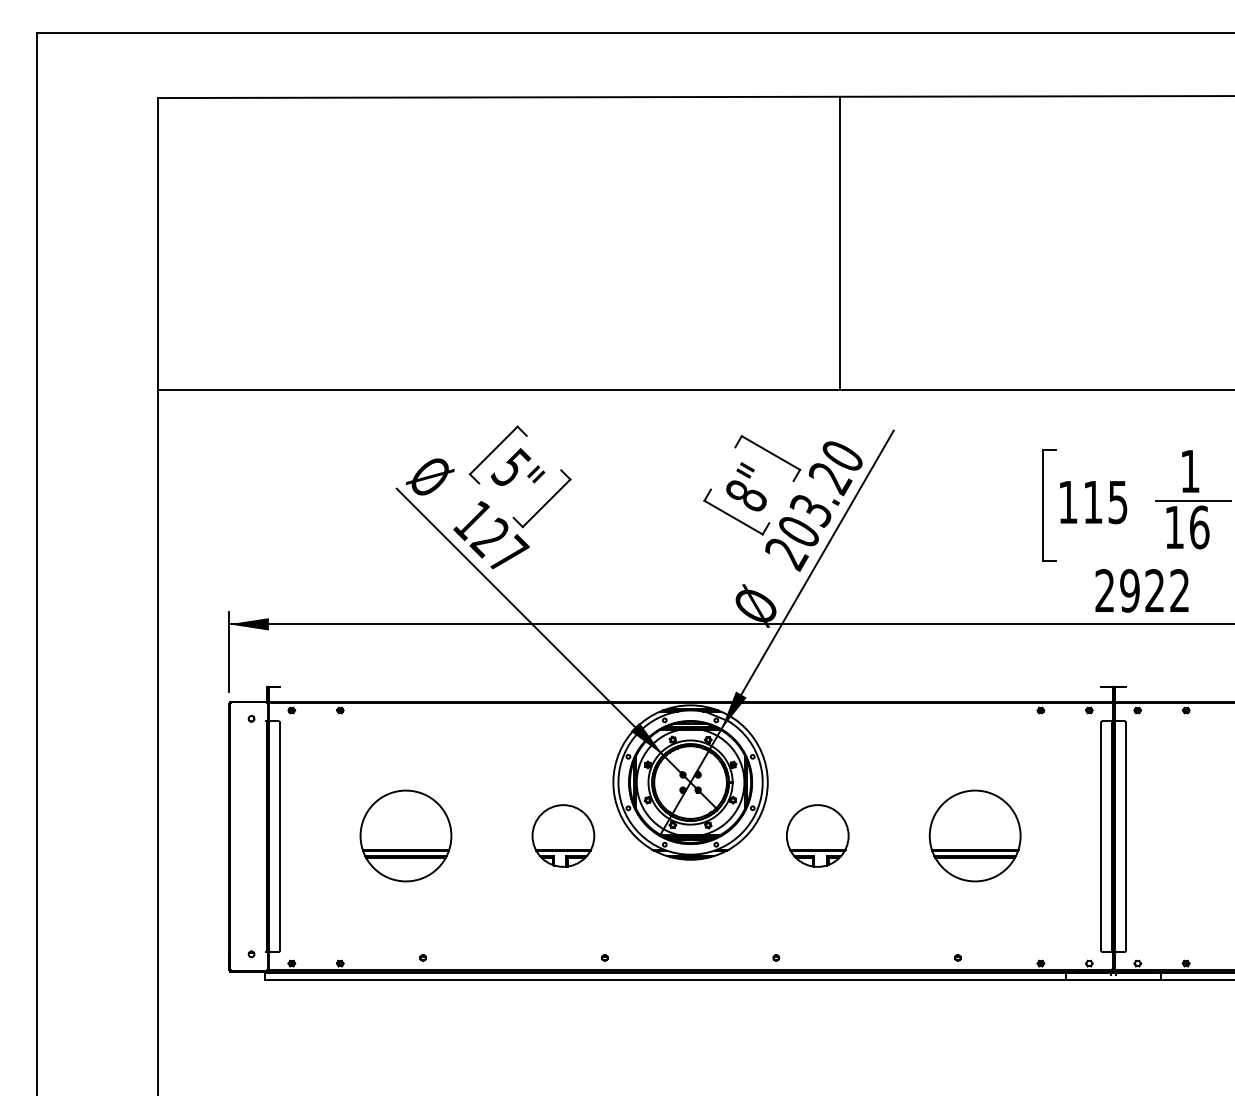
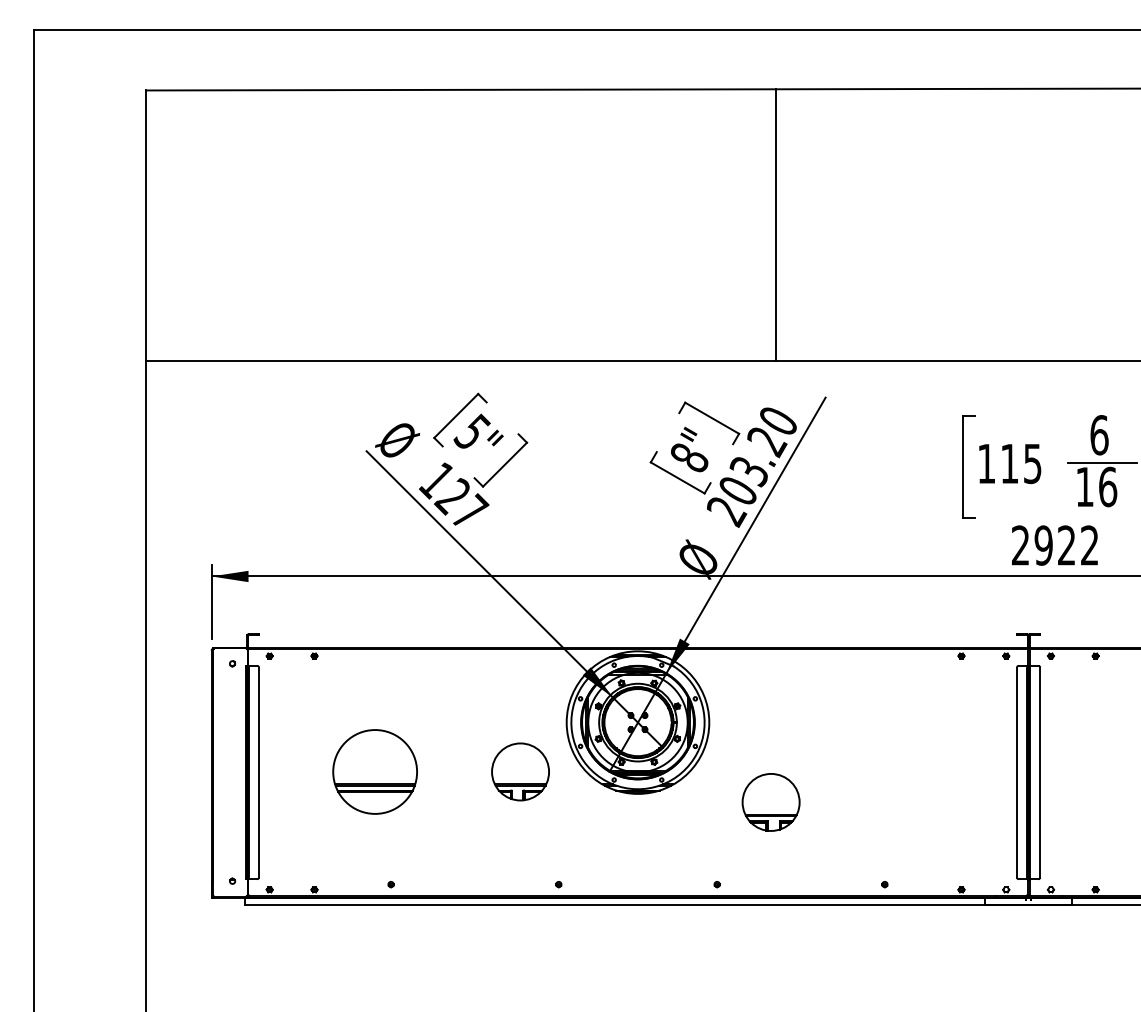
text: (1190, 471) -> (1099, 435), 1 -> 6
part: (817, 835) -> (770, 801), moved
part: (974, 835) -> (900, 771), removed

